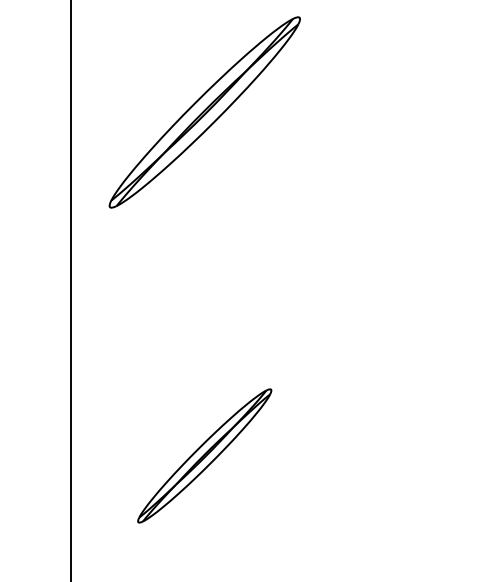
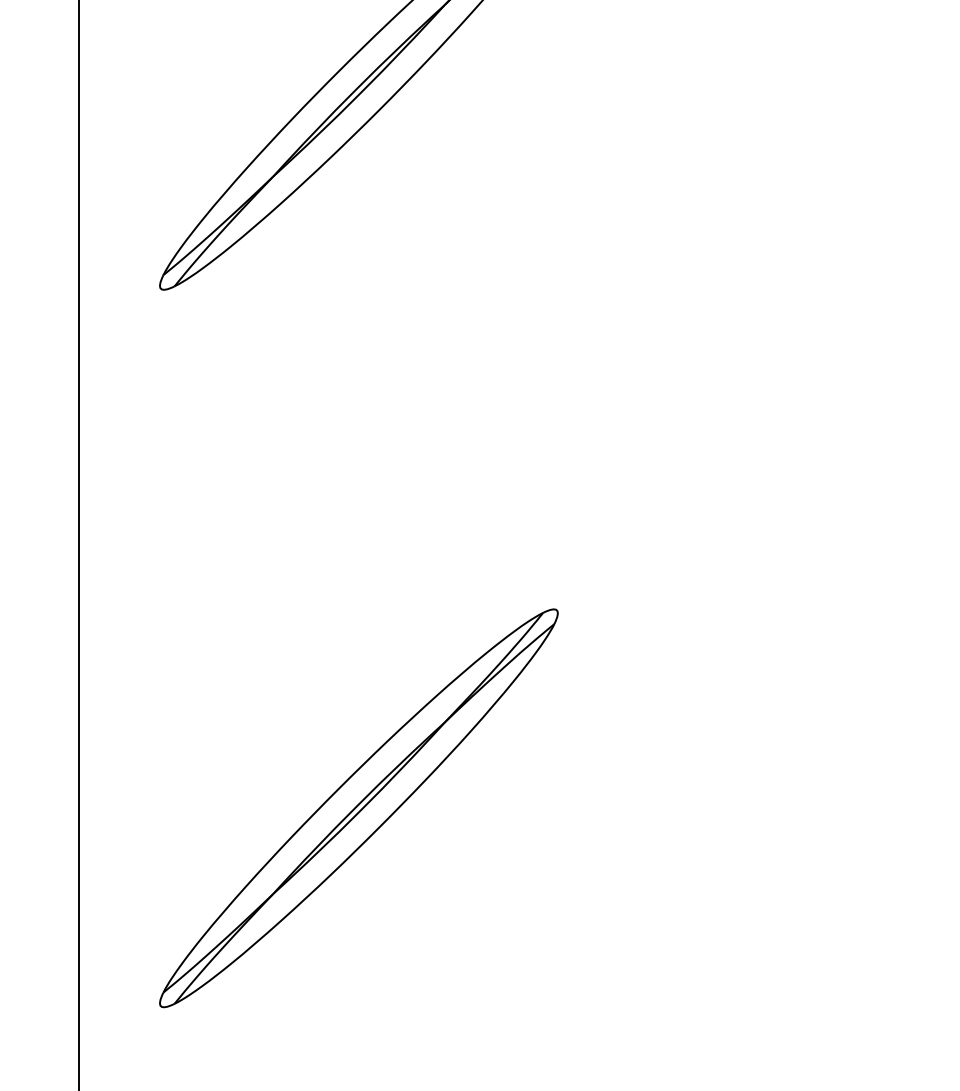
part: (204, 455) -> (358, 807), size x1.43

